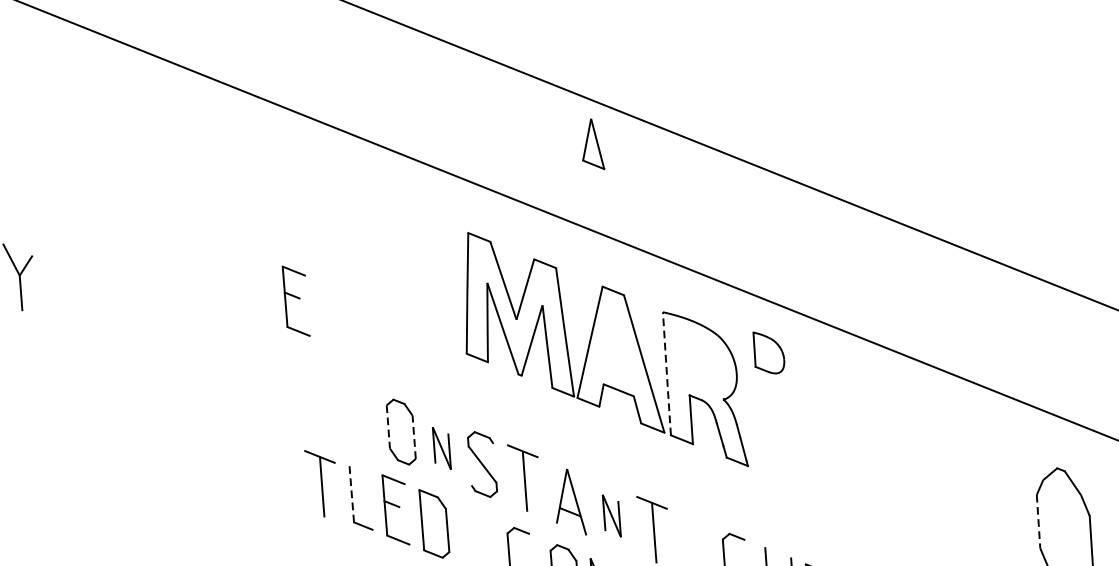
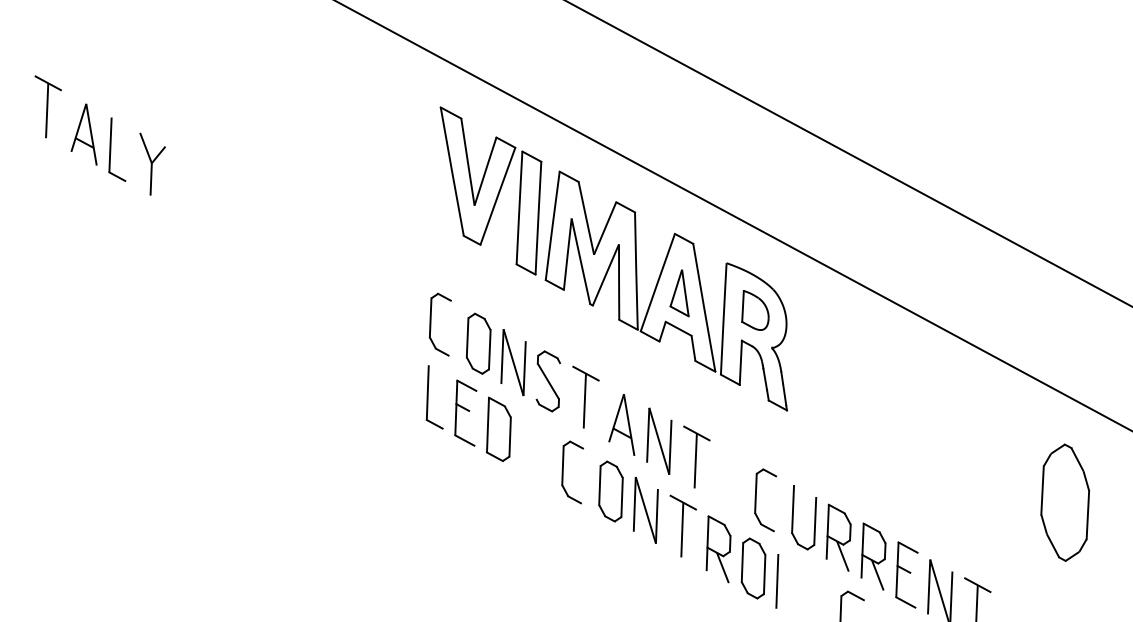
part: (591, 145) -> (679, 293), moved
part: (394, 262) -> (490, 190), added
part: (295, 300) -> (397, 214), removed
part: (768, 352) -> (755, 310), moved
line: (666, 373) -> (723, 318), dashed -> solid
part: (347, 416) -> (431, 324), added
line: (388, 426) -> (467, 337), dashed -> solid
line: (413, 437) -> (489, 349), dashed -> solid
part: (441, 448) -> (513, 362), size x1.67
part: (322, 482) -> (402, 380), removed
line: (351, 490) -> (427, 391), dashed -> solid
part: (611, 515) -> (659, 440), size x1.67
line: (1038, 522) -> (1042, 491), dashed -> solid

